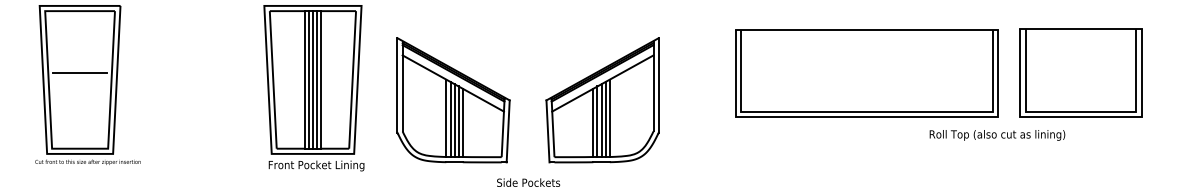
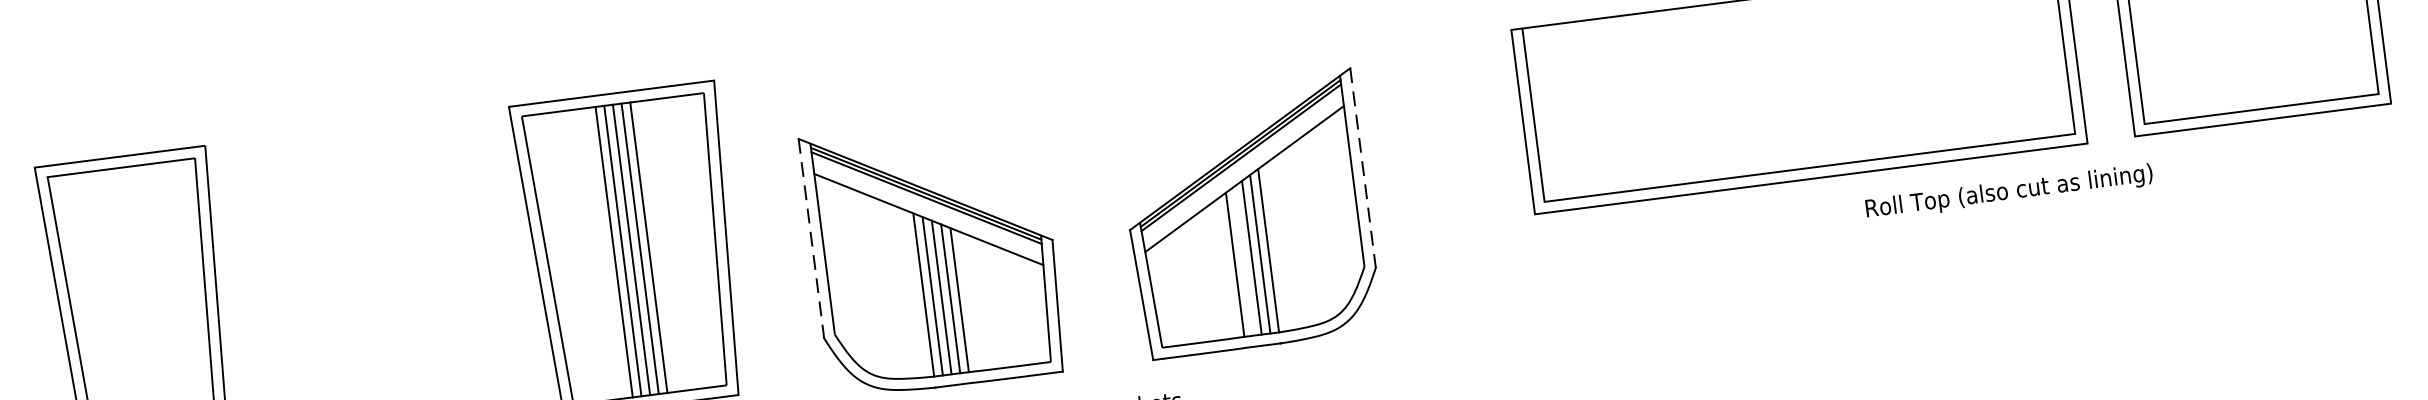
line: (79, 72) -> (136, 297), removed
line: (397, 85) -> (811, 238), solid -> dashed
line: (658, 85) -> (1362, 168), solid -> dashed
line: (597, 121) -> (1243, 260), removed
text: (997, 135) -> (2009, 192), moved

